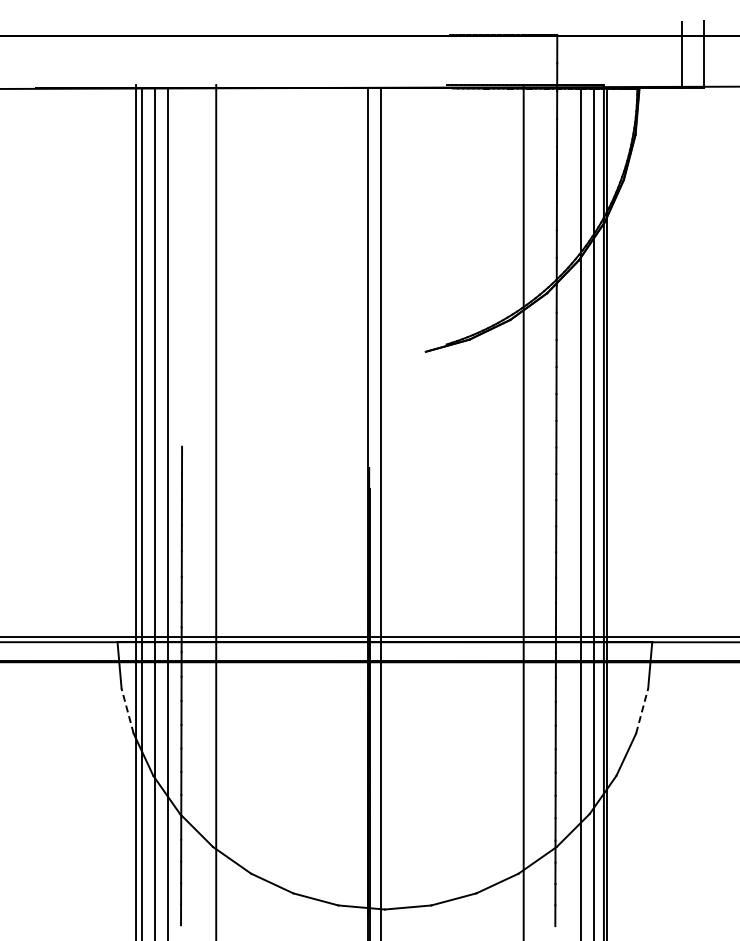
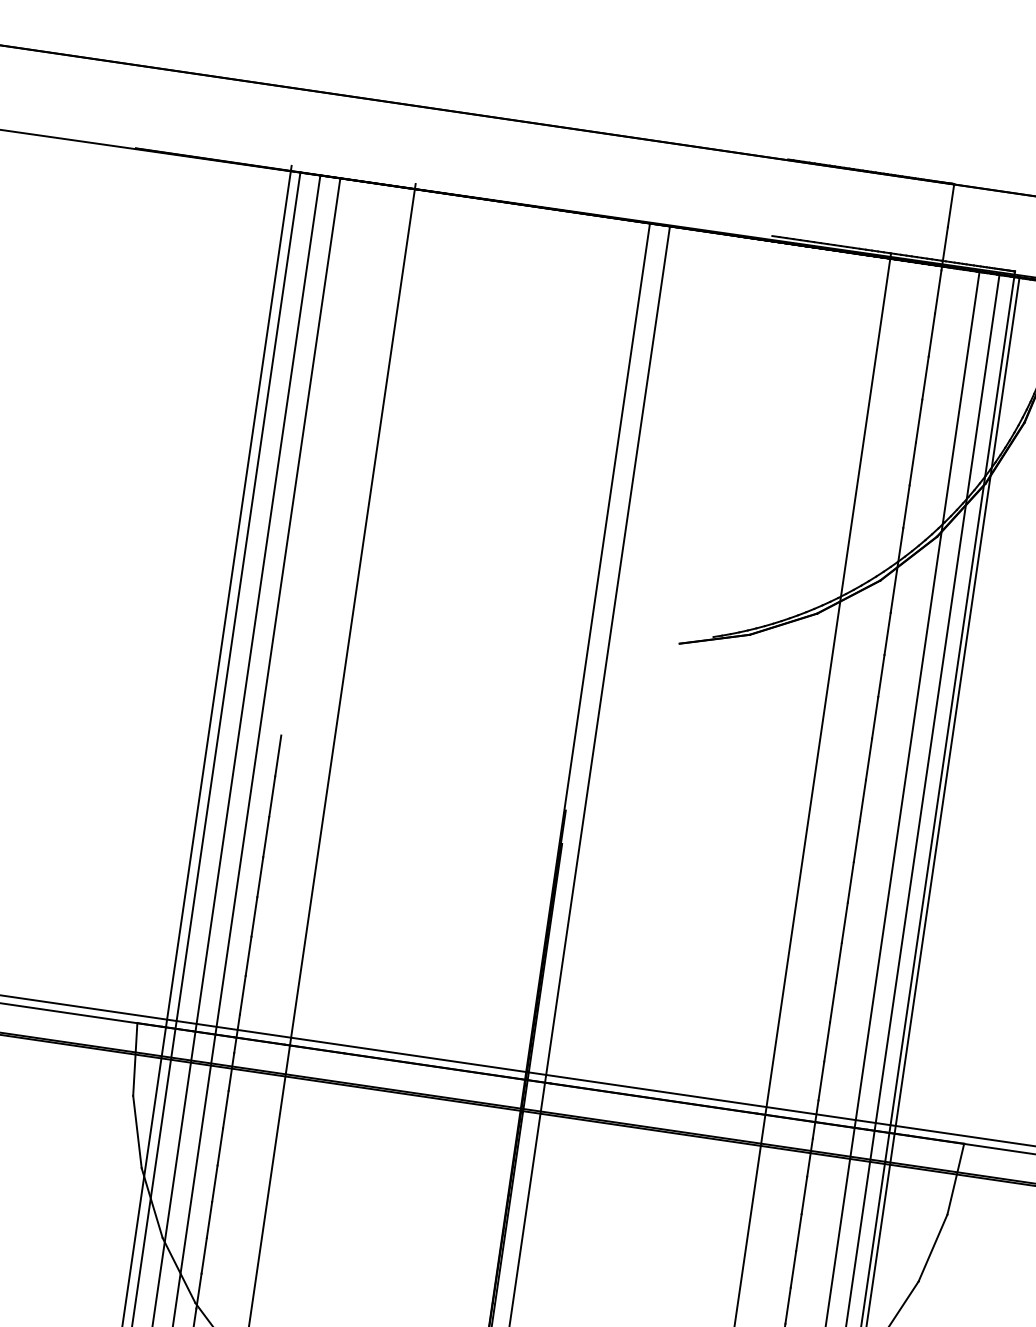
line: (127, 710) -> (137, 1131), dashed -> solid
line: (642, 710) -> (933, 1247), dashed -> solid

